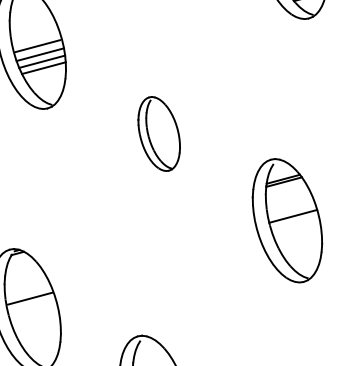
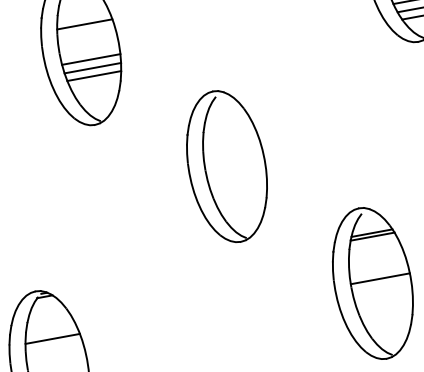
line: (37, 46) -> (84, 24), moved
part: (158, 133) -> (226, 165), size x1.67
line: (30, 298) -> (53, 338), moved

